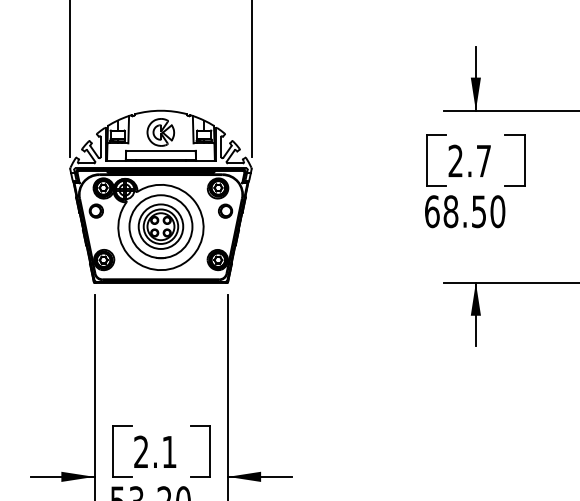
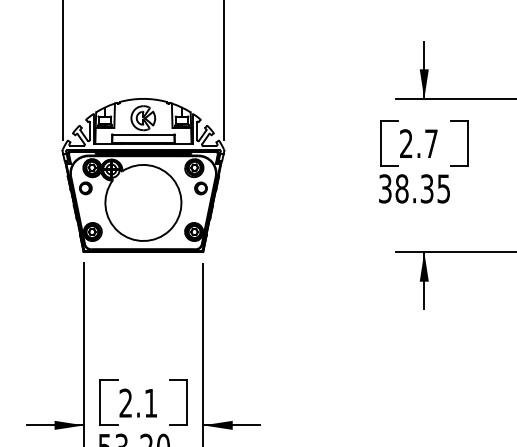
text: (465, 211) -> (415, 188), 68.50 -> 38.35
part: (160, 226) -> (143, 202), removed

